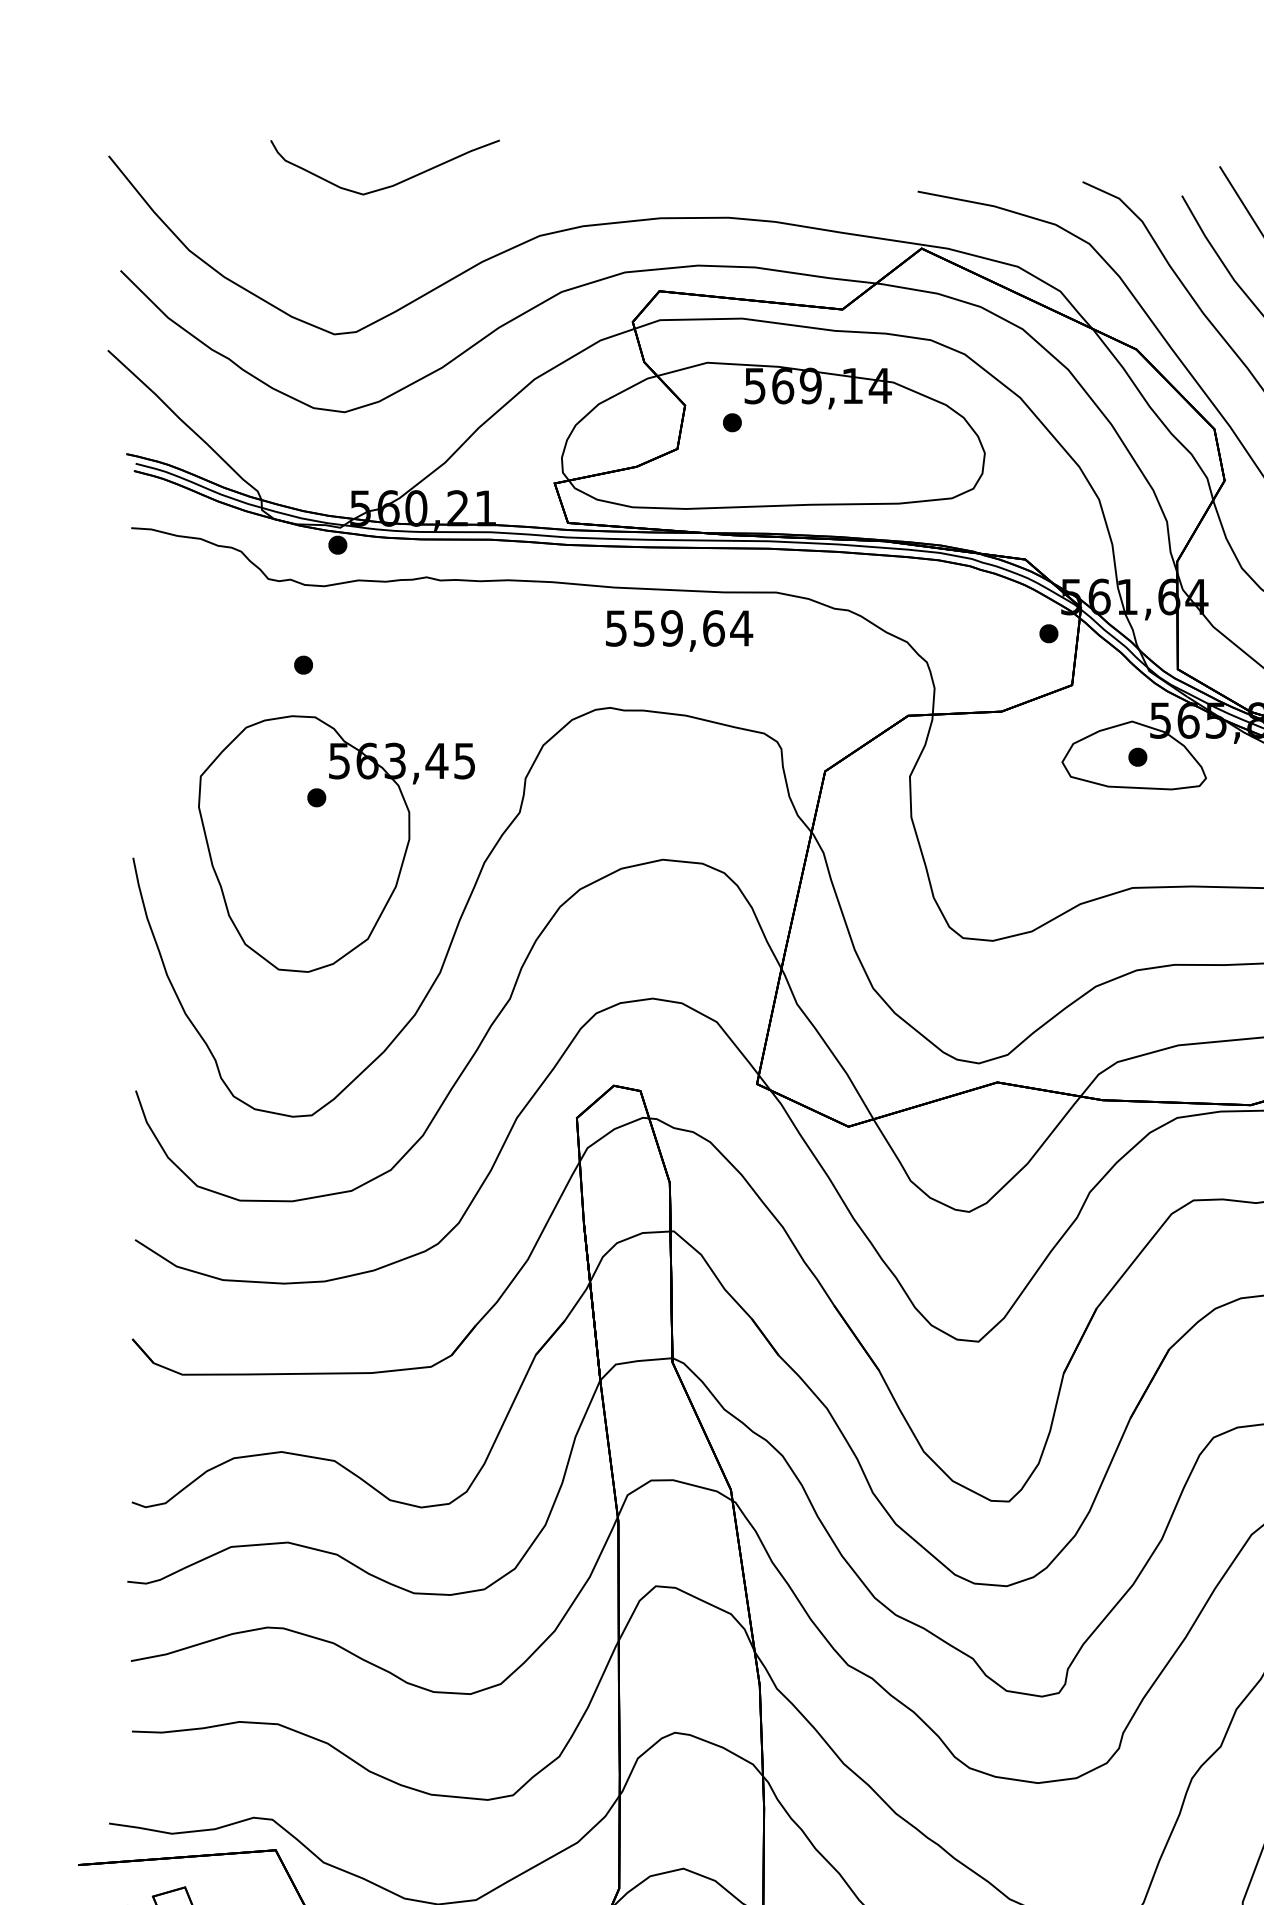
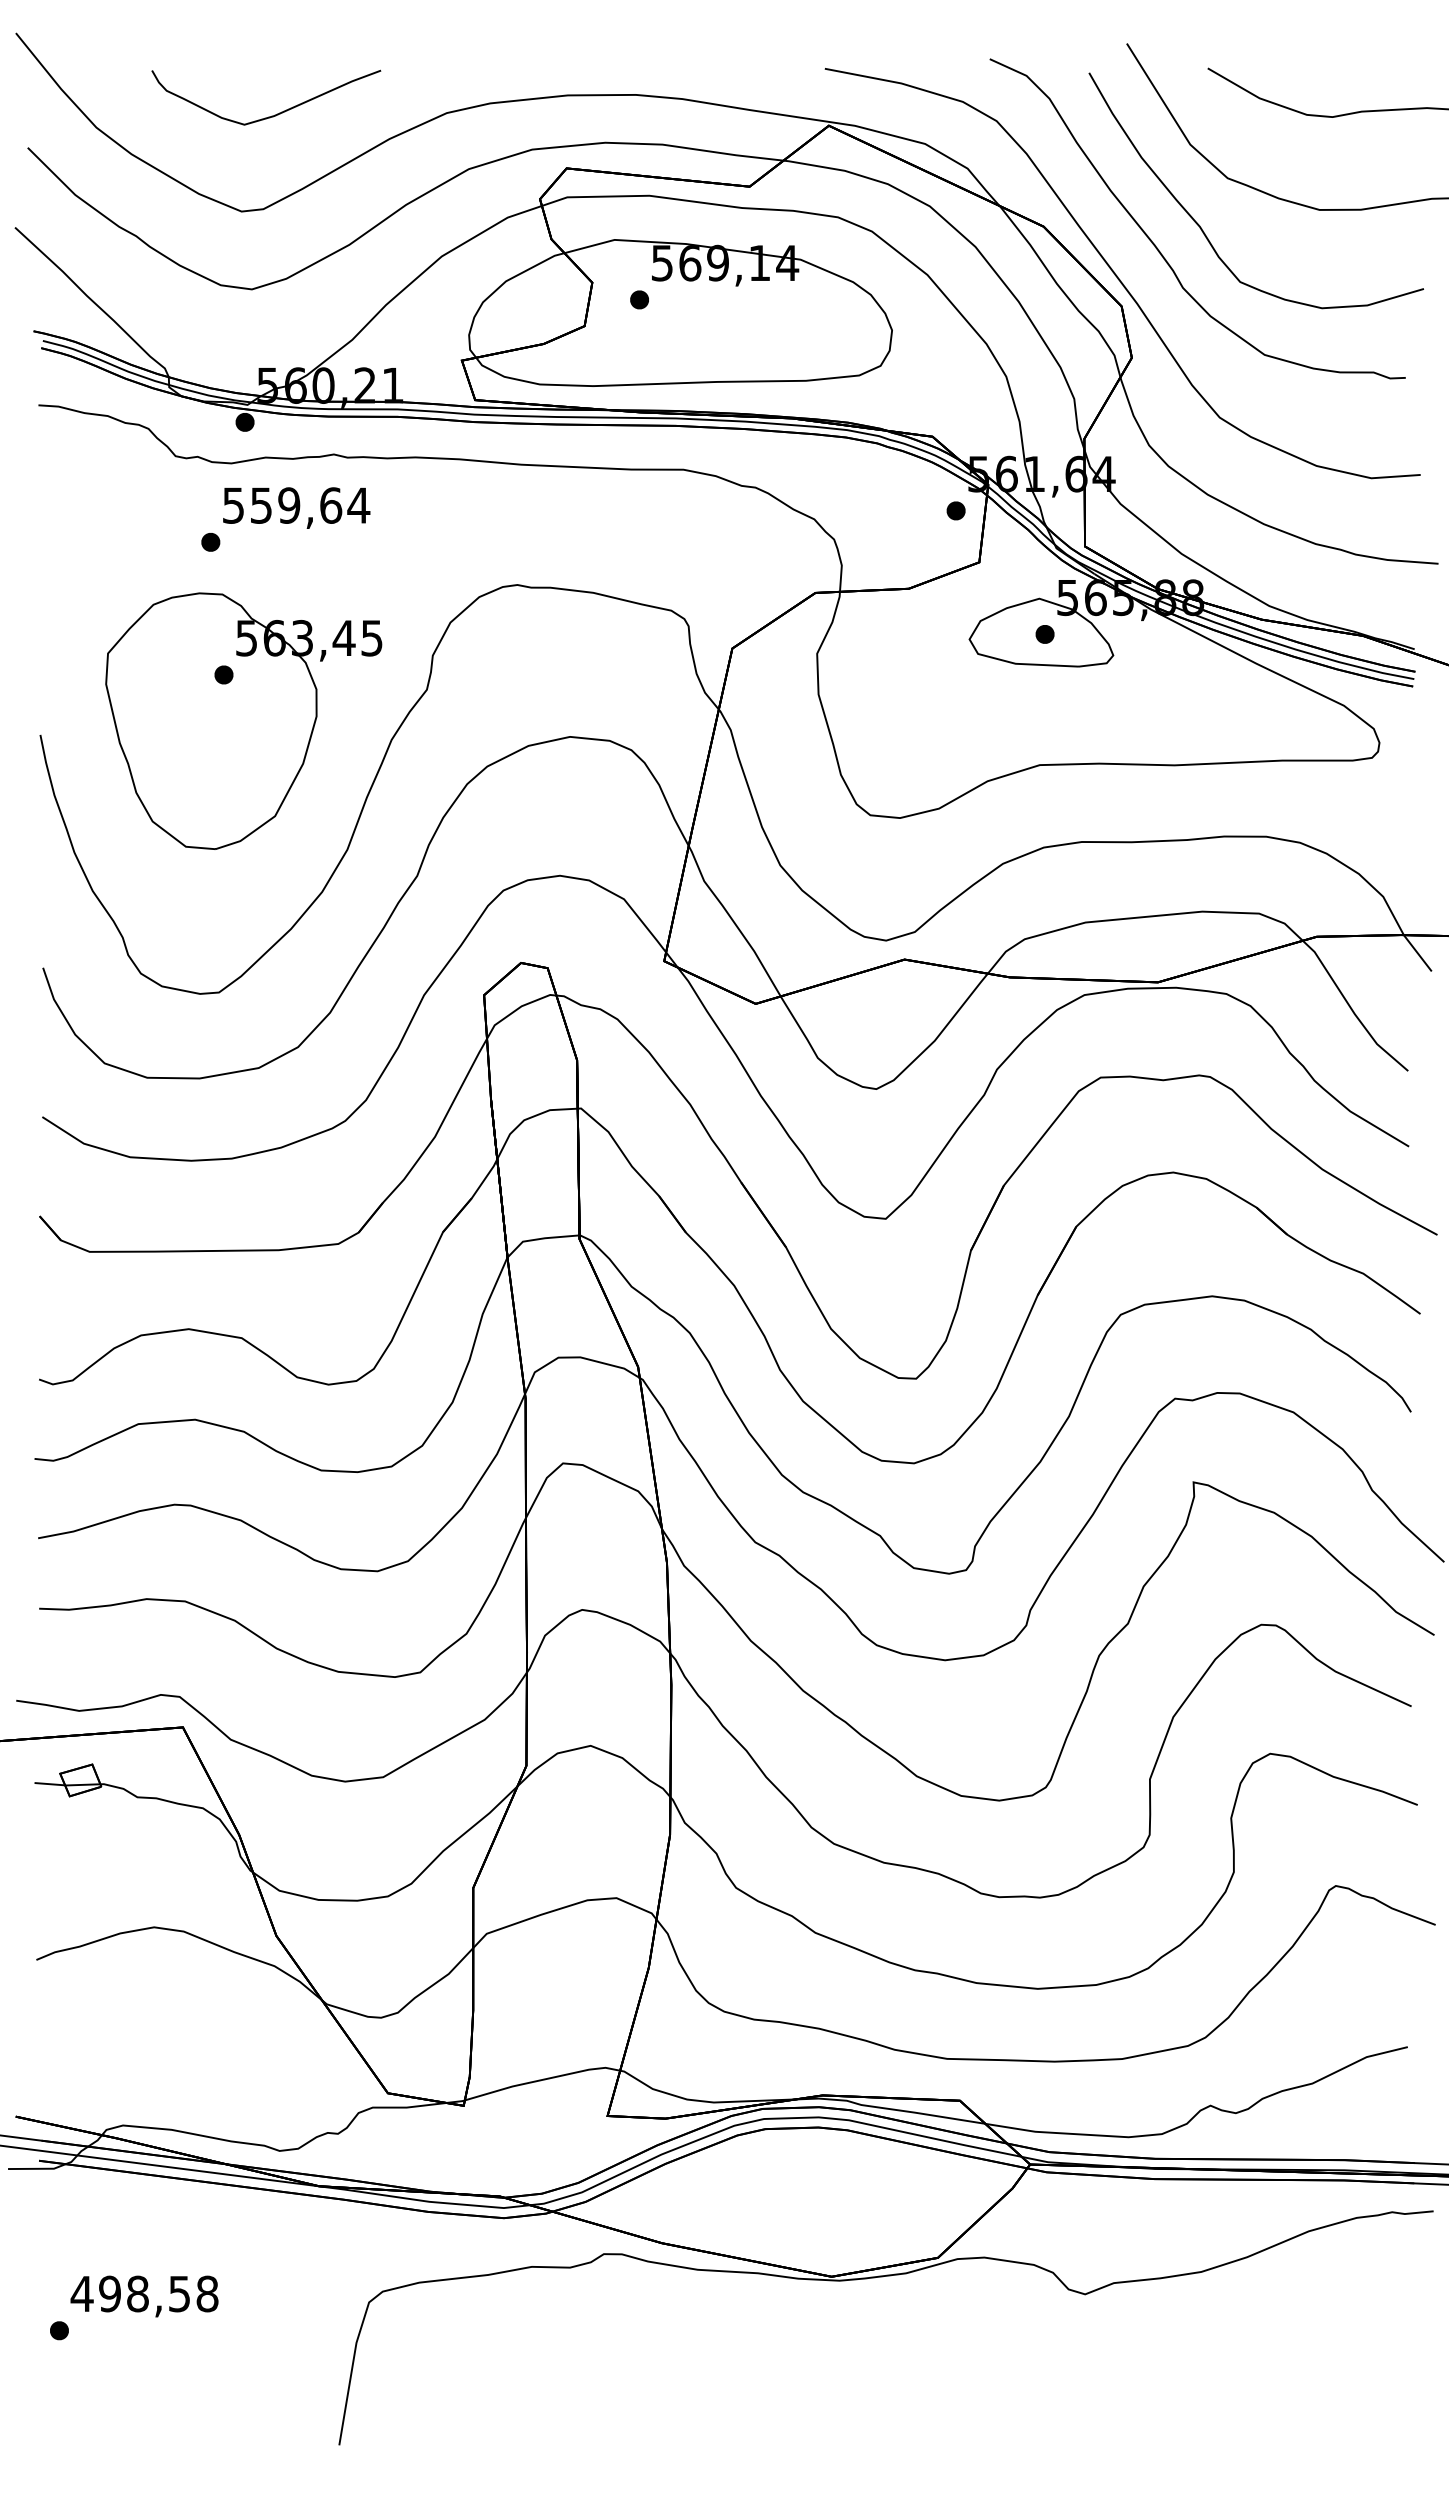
curve: (390, 185) -> (271, 115), moved
text: (679, 630) -> (296, 507), moved

